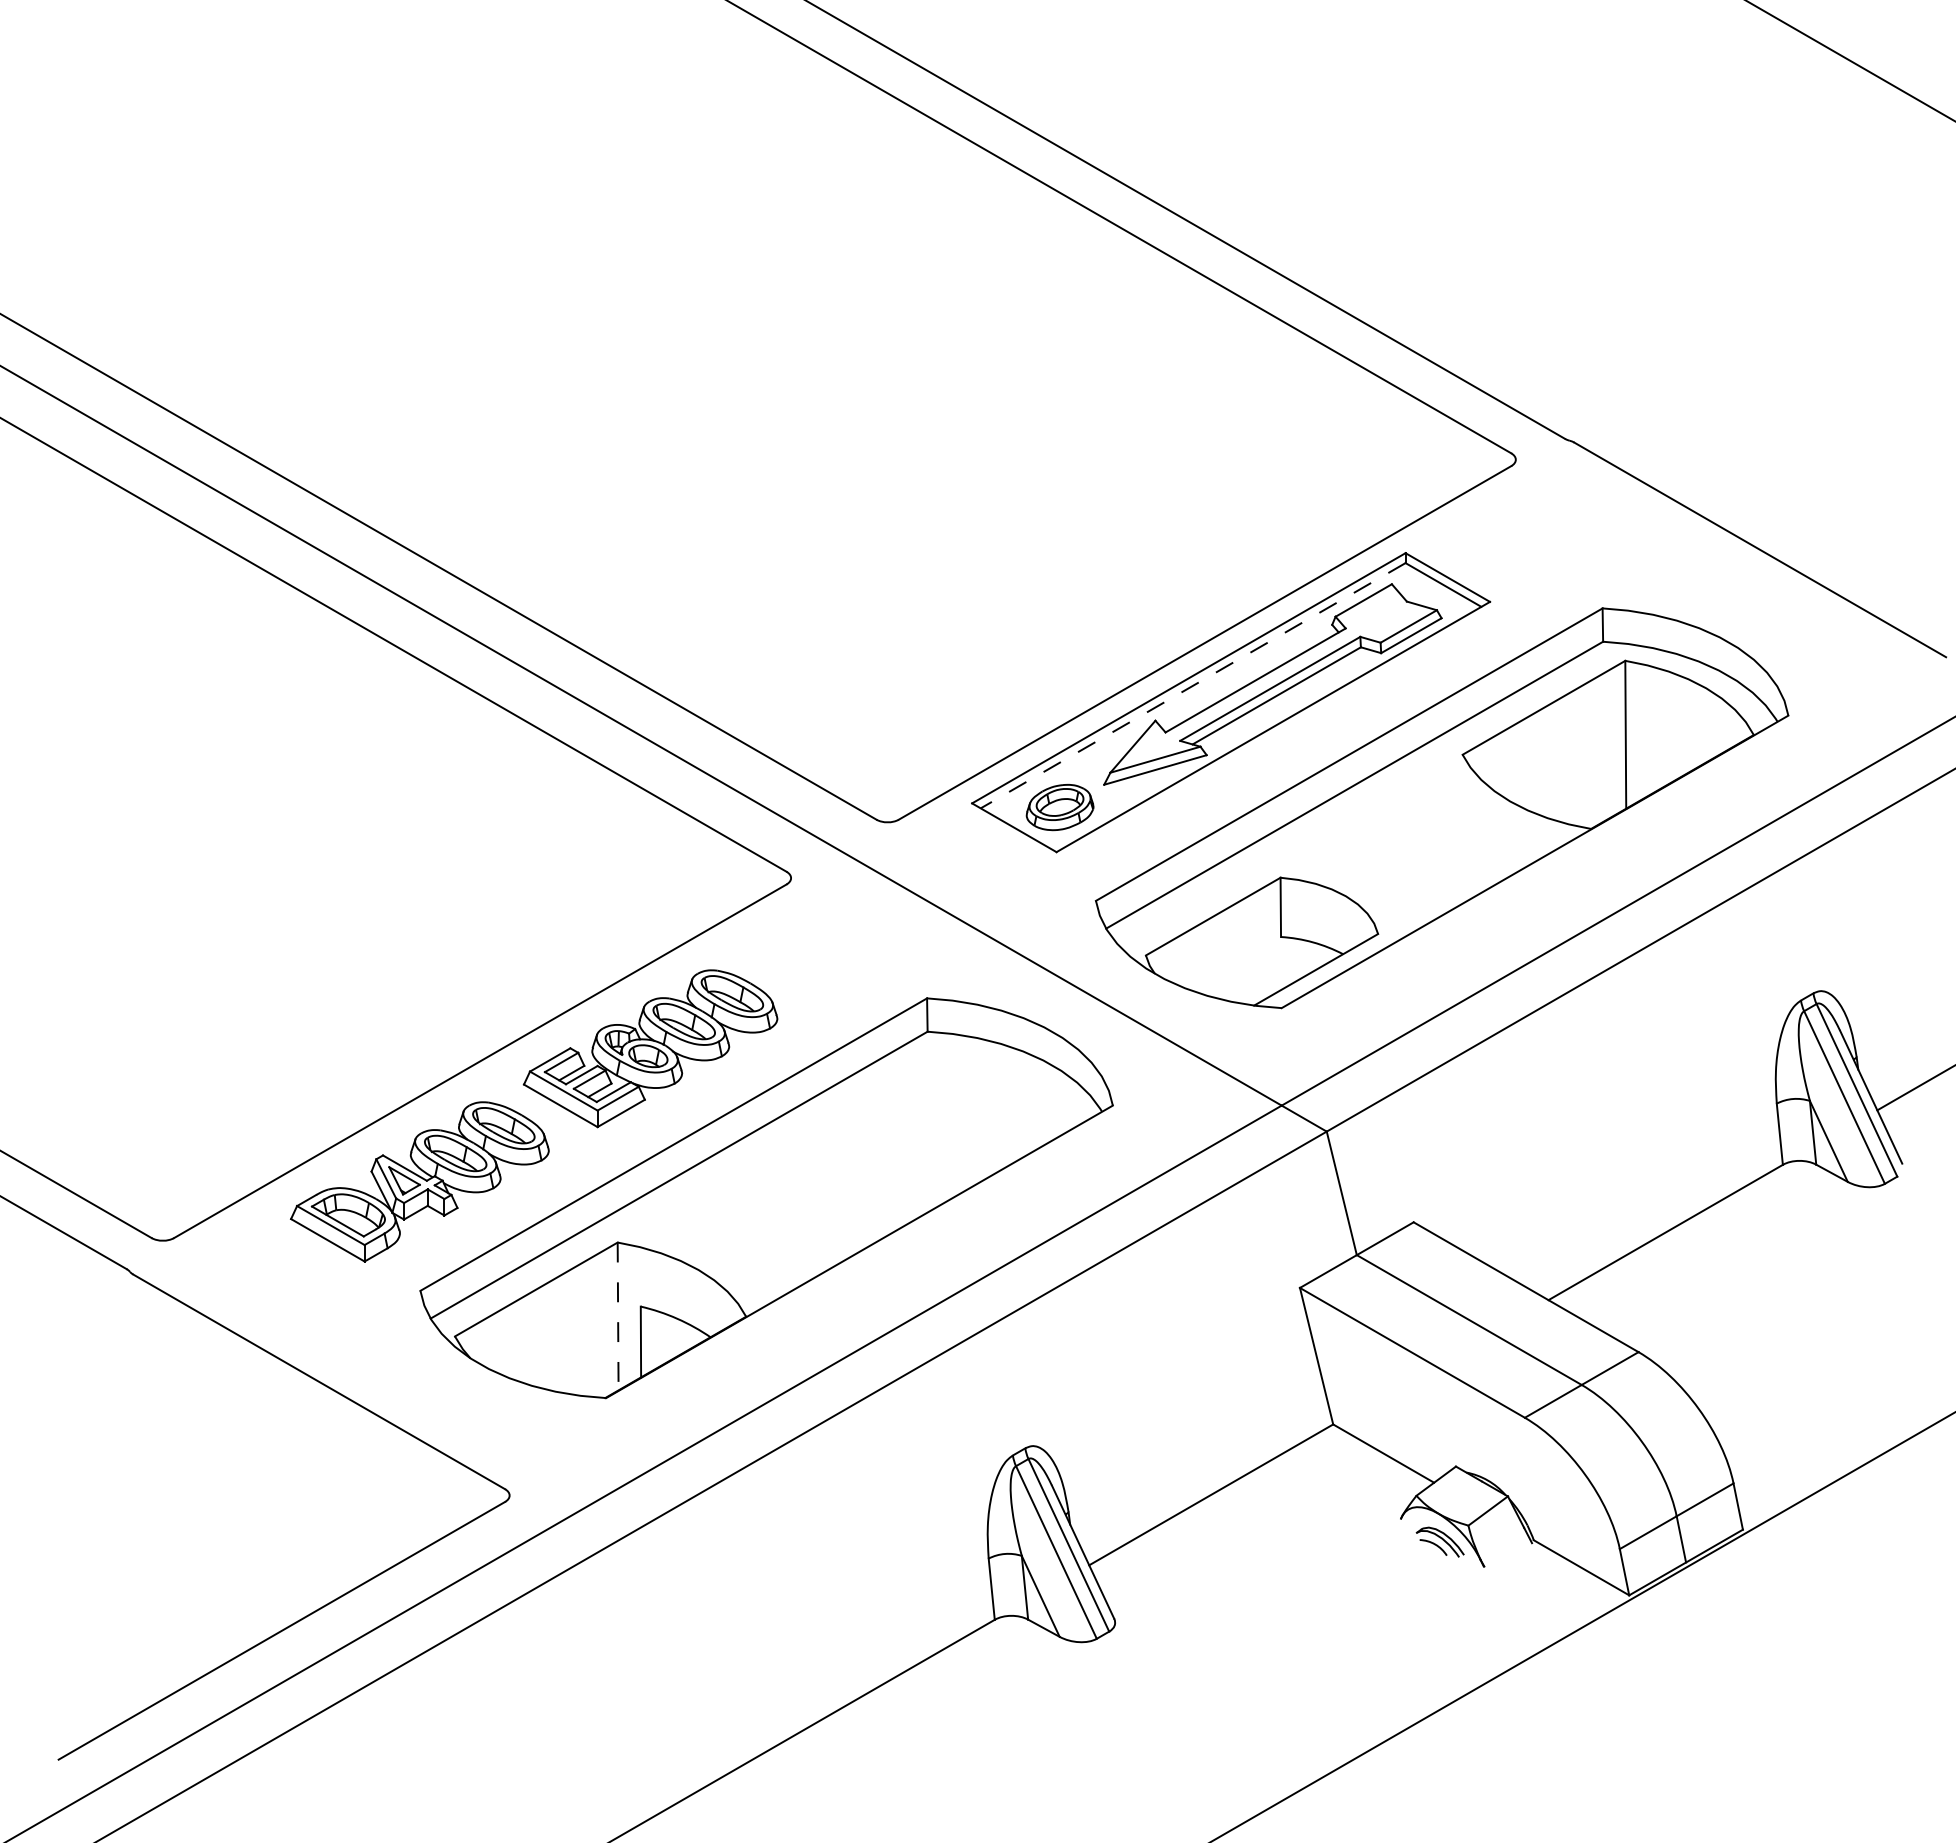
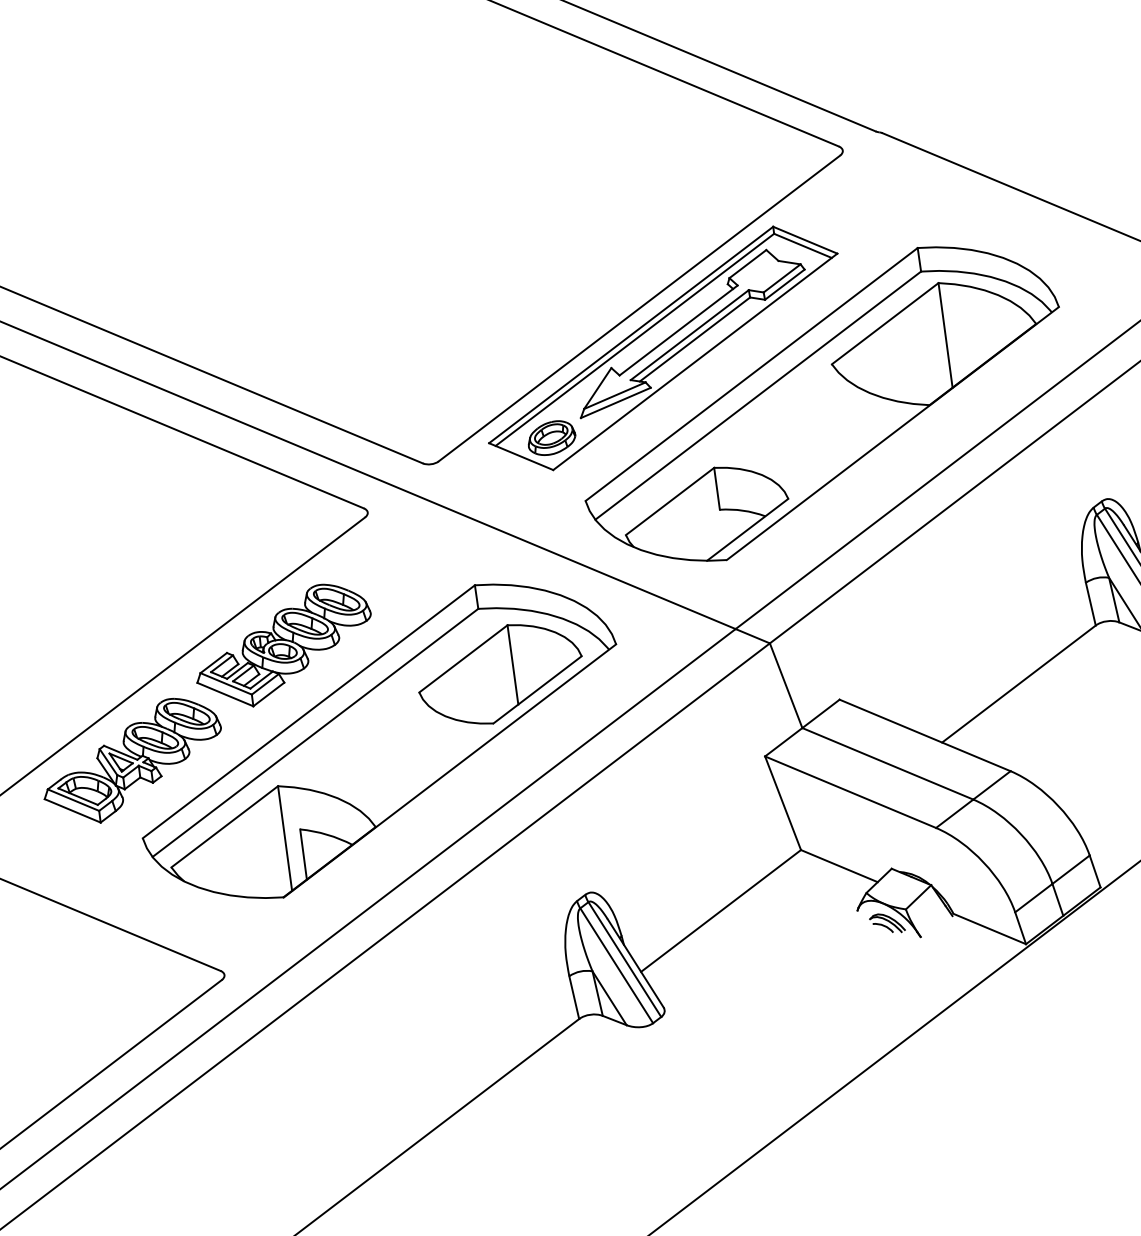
line: (1192, 685) -> (634, 339), dashed -> solid
part: (946, 1126) -> (500, 674), added
line: (618, 1316) -> (285, 838), dashed -> solid

